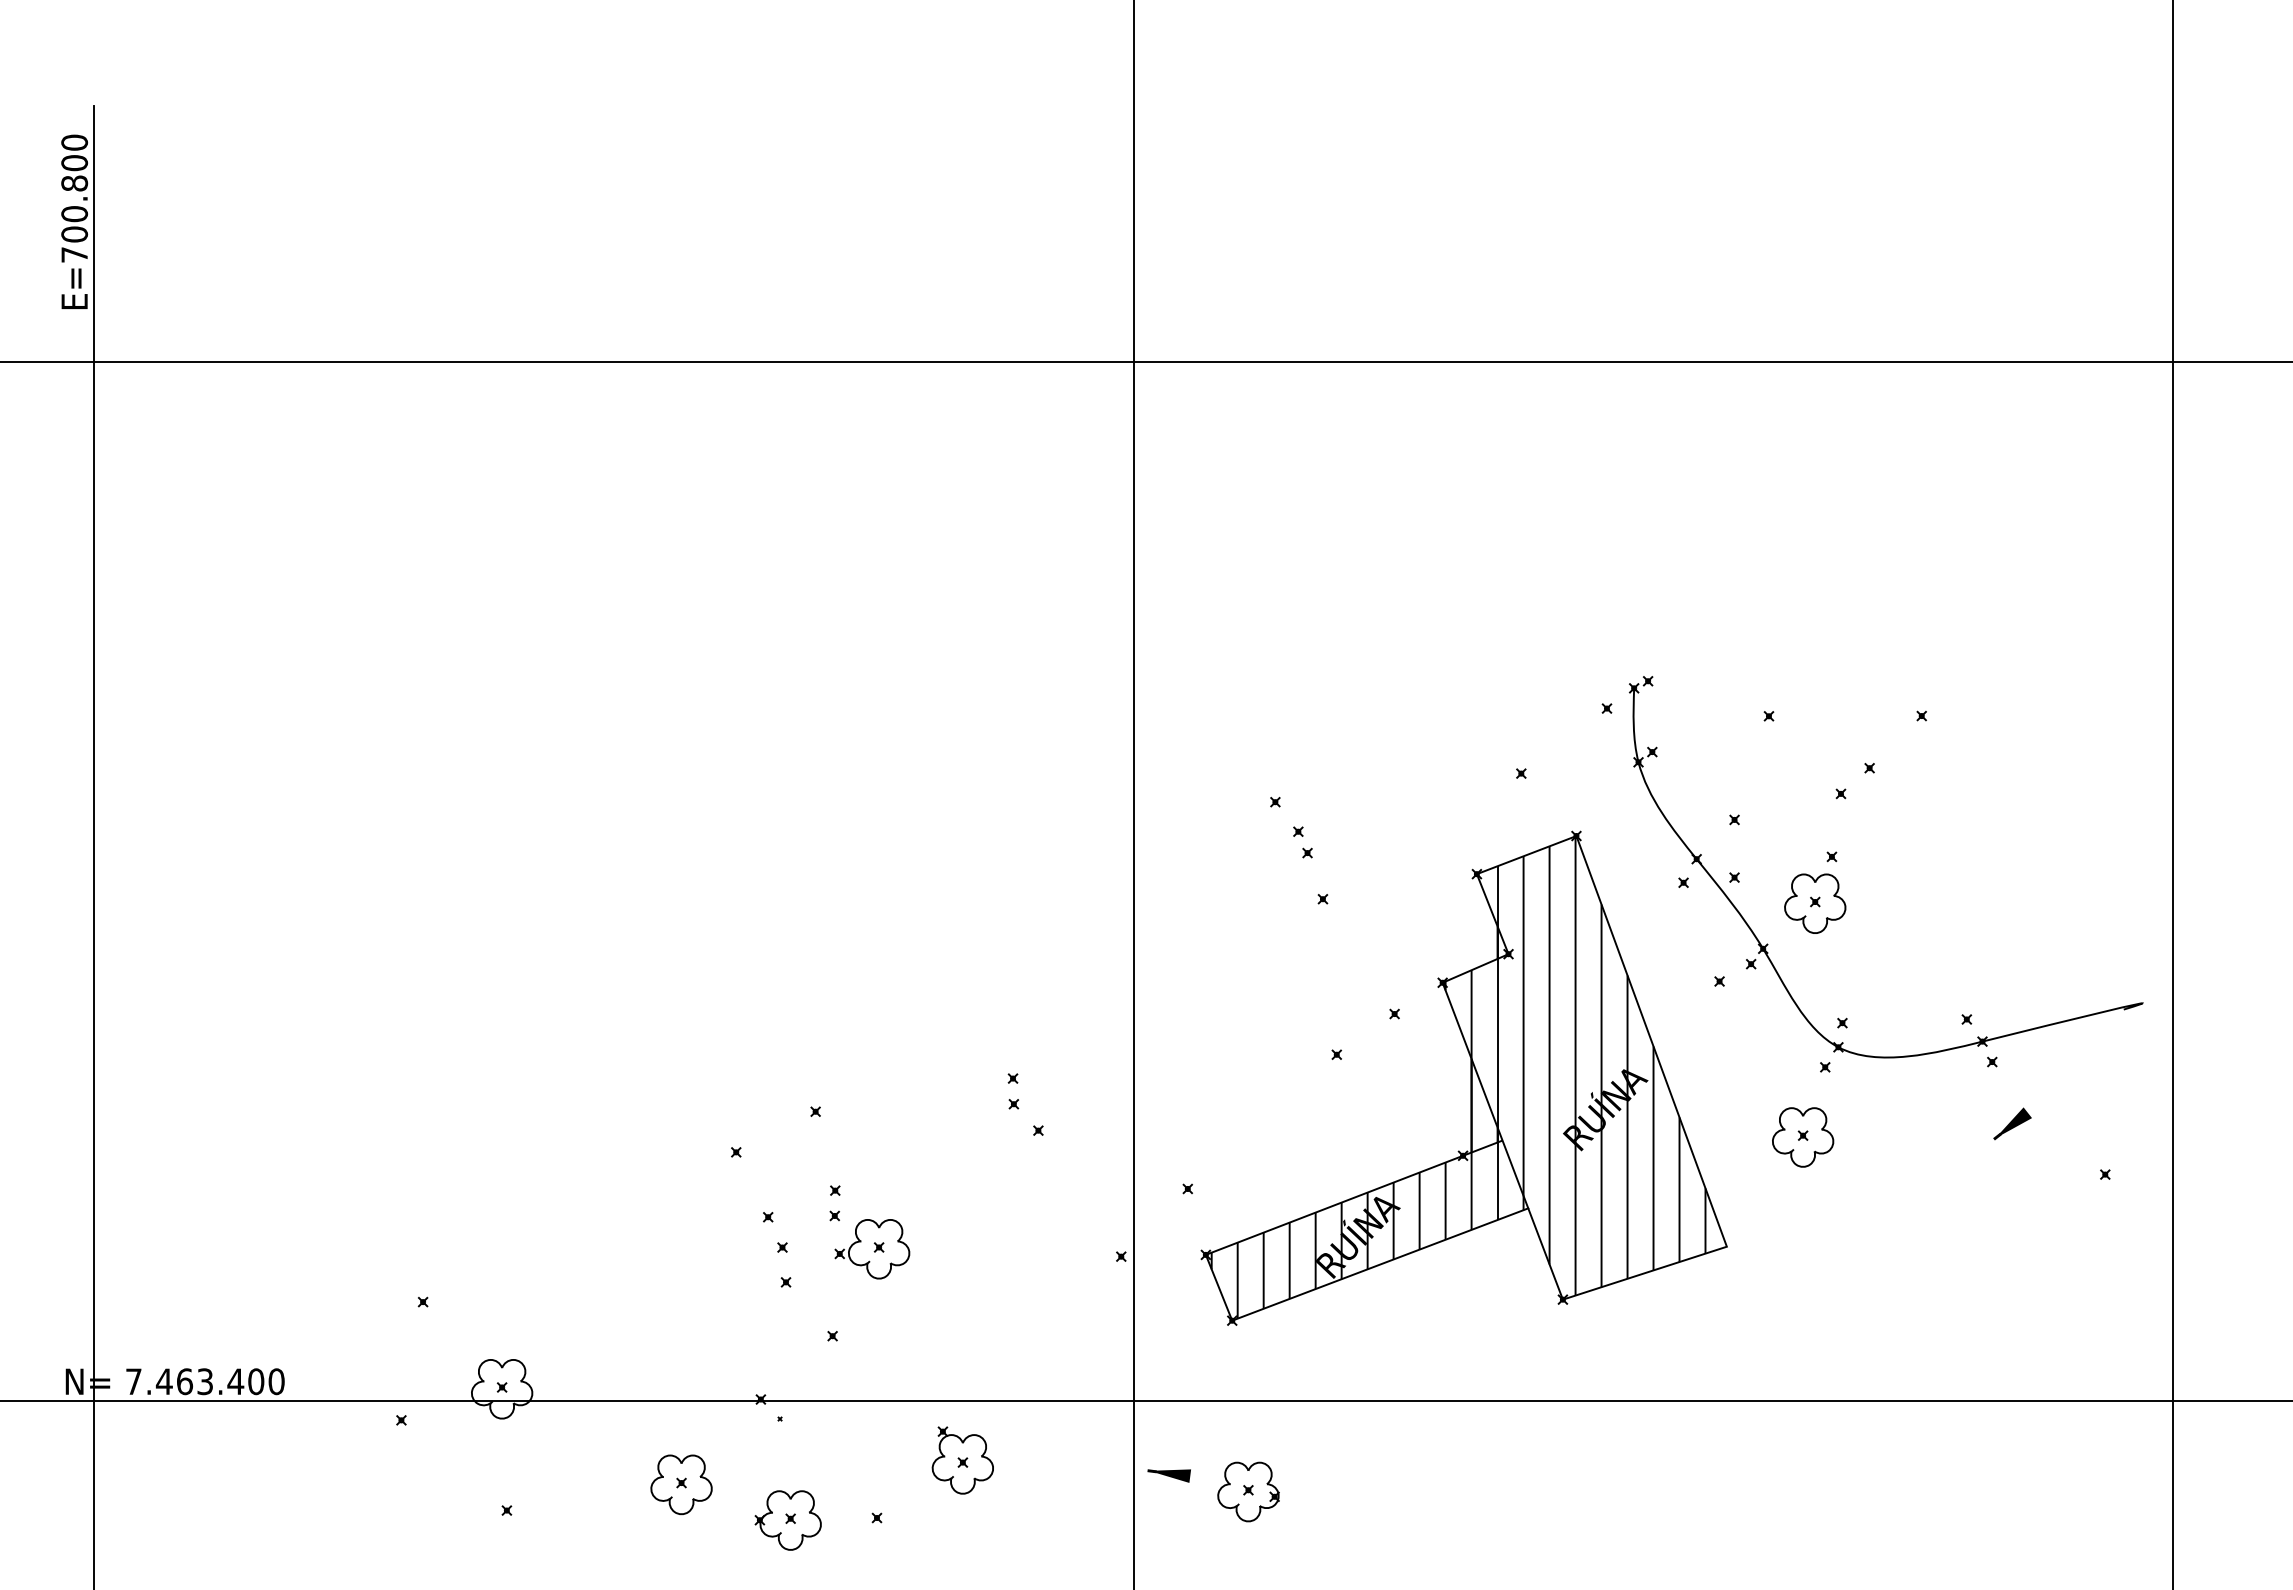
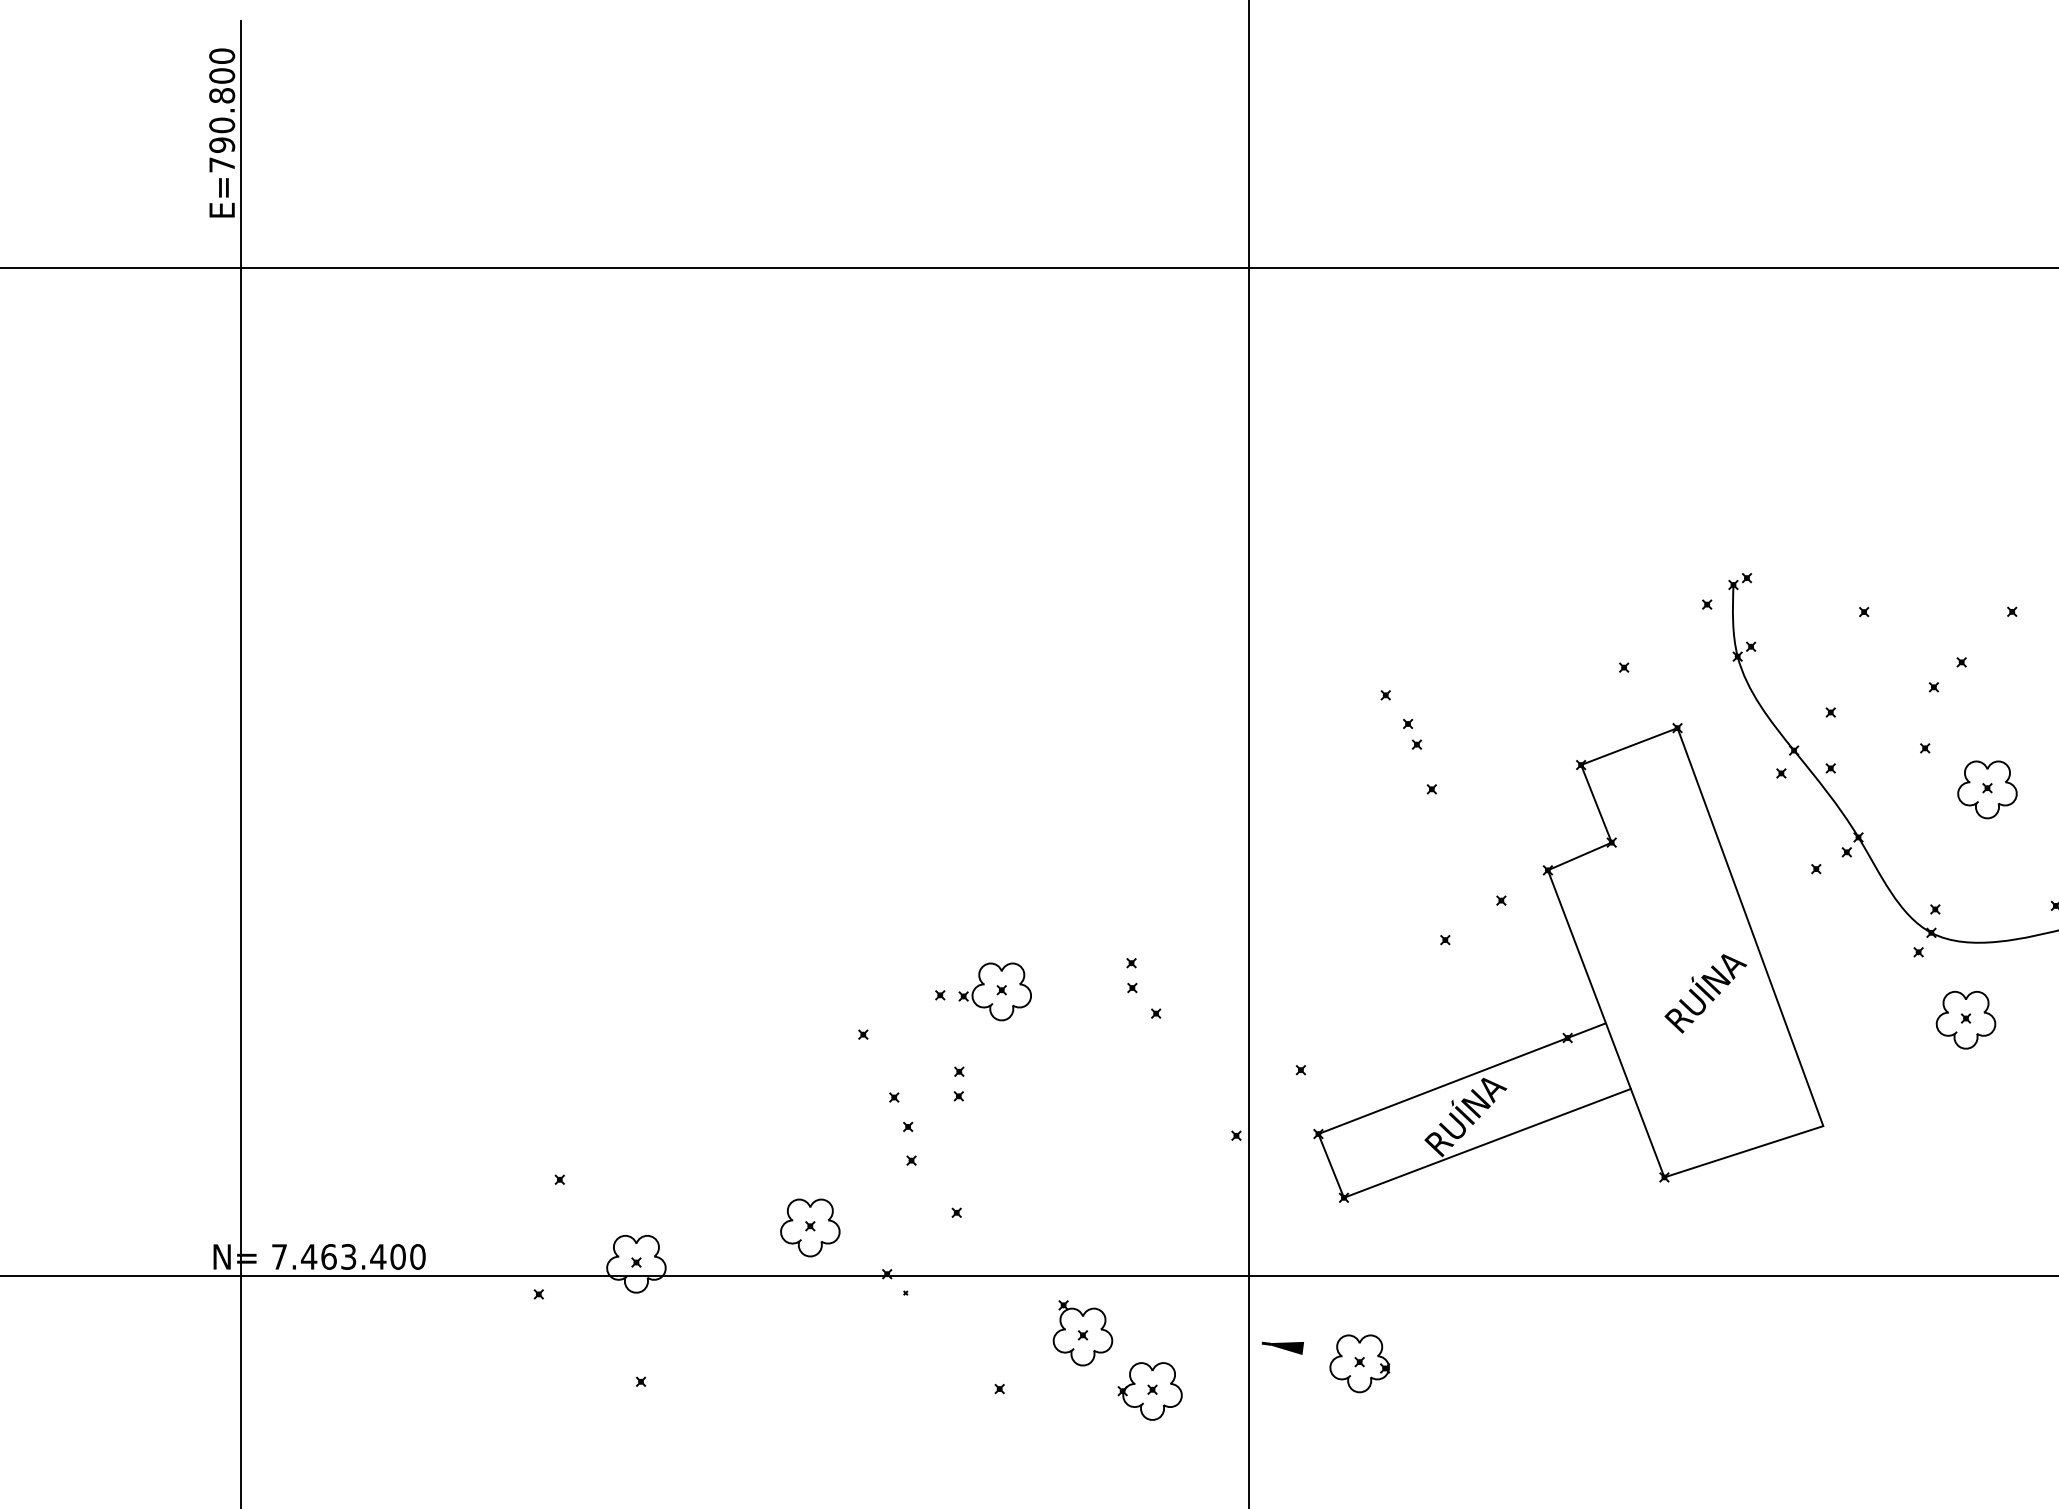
text: (74, 234) -> (222, 145), E=700.800 -> E=790.800
part: (1815, 903) -> (1987, 789), moved
hatch: (1458, 1077) -> (1563, 962), removed
part: (1803, 1137) -> (1966, 1020), moved
part: (872, 1249) -> (995, 992), moved
part: (681, 1484) -> (810, 1227), moved
part: (787, 1520) -> (1149, 1391), moved

